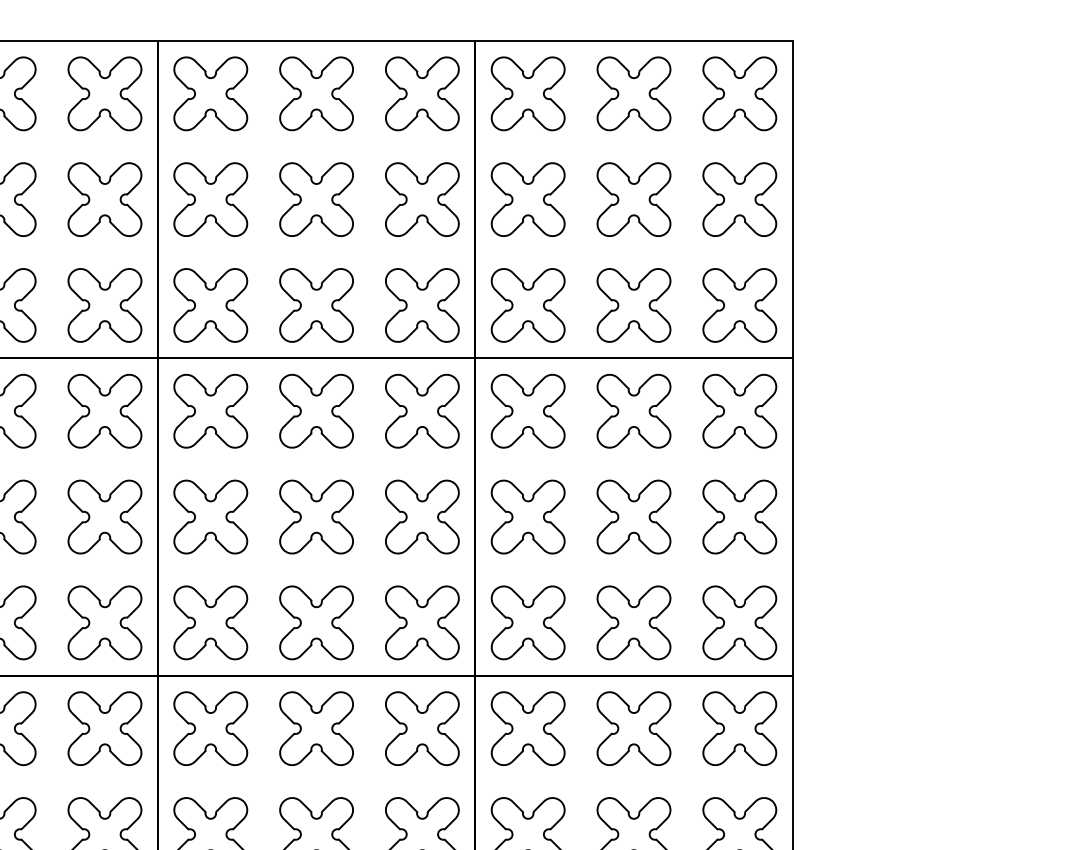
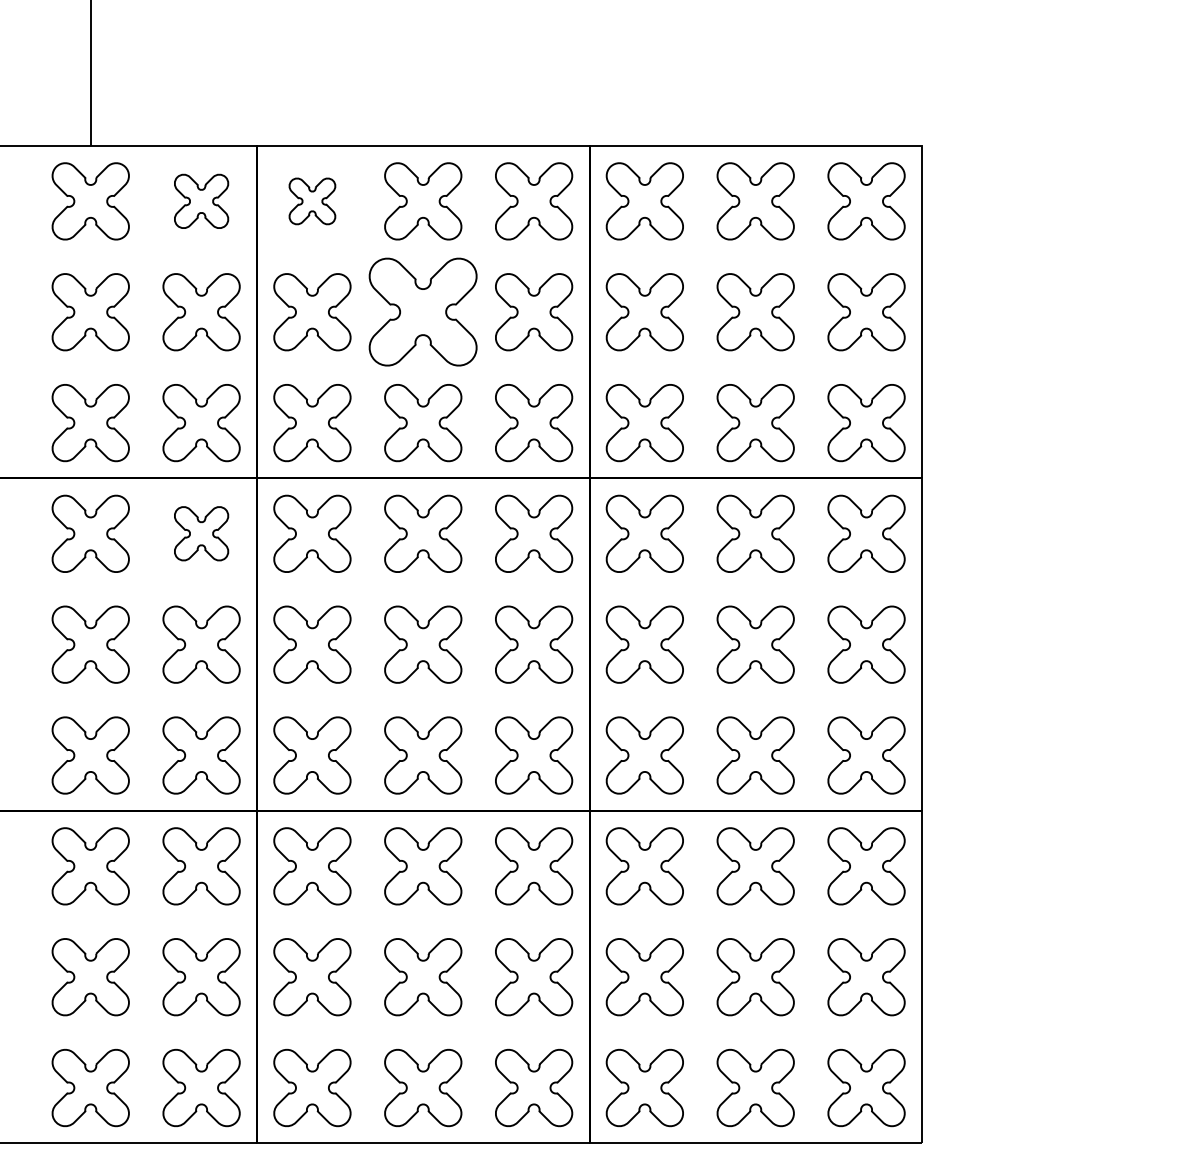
part: (104, 93) -> (201, 201), size x0.7
part: (210, 93) -> (312, 201), size x0.6
part: (316, 199) -> (423, 312), size x1.4
part: (104, 410) -> (201, 533), size x0.7

